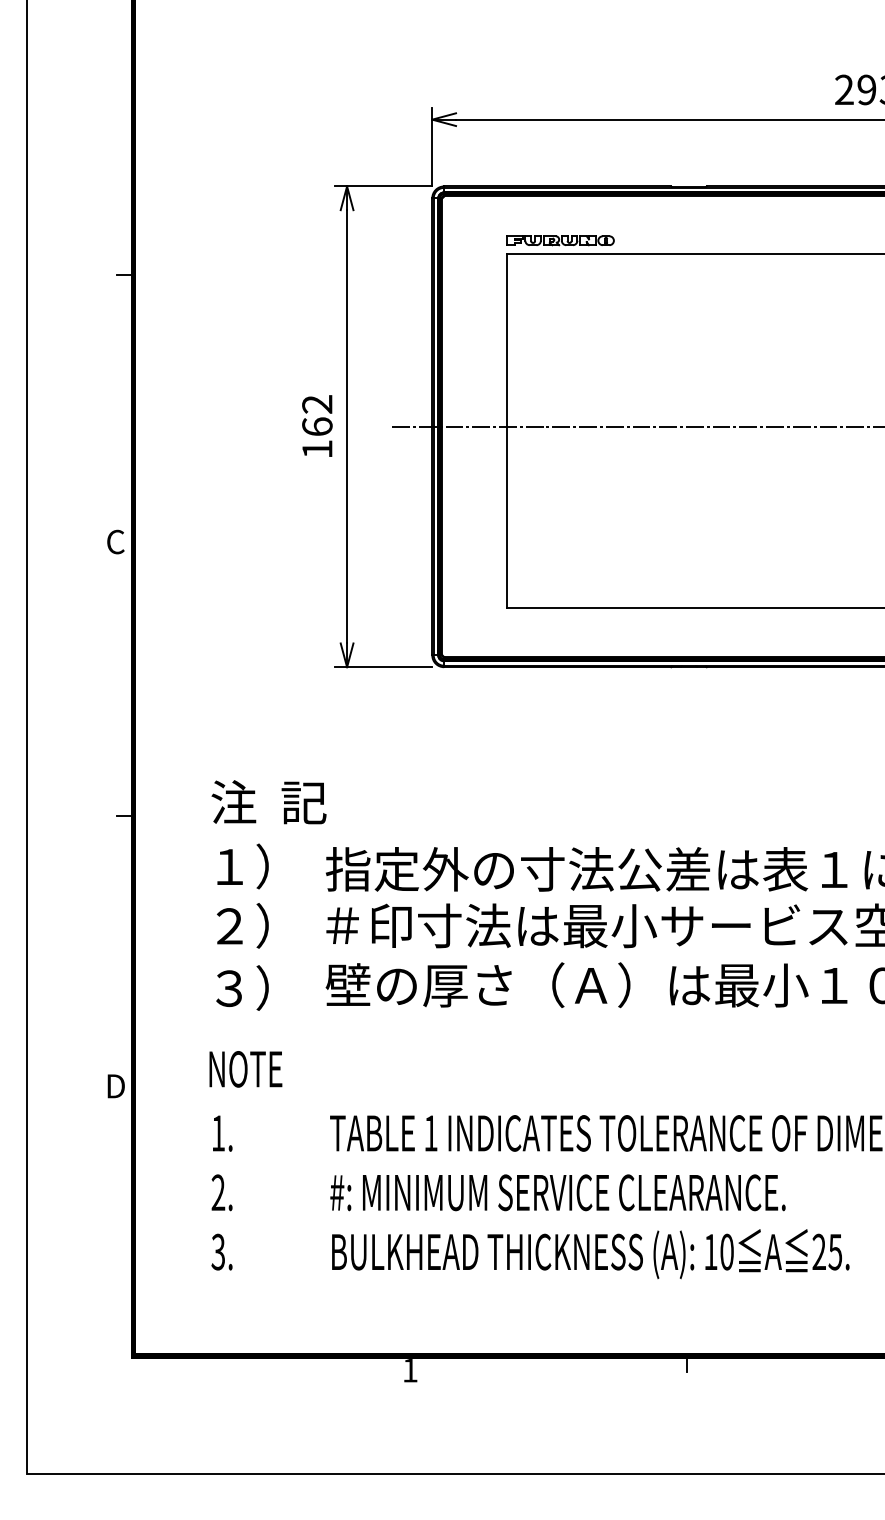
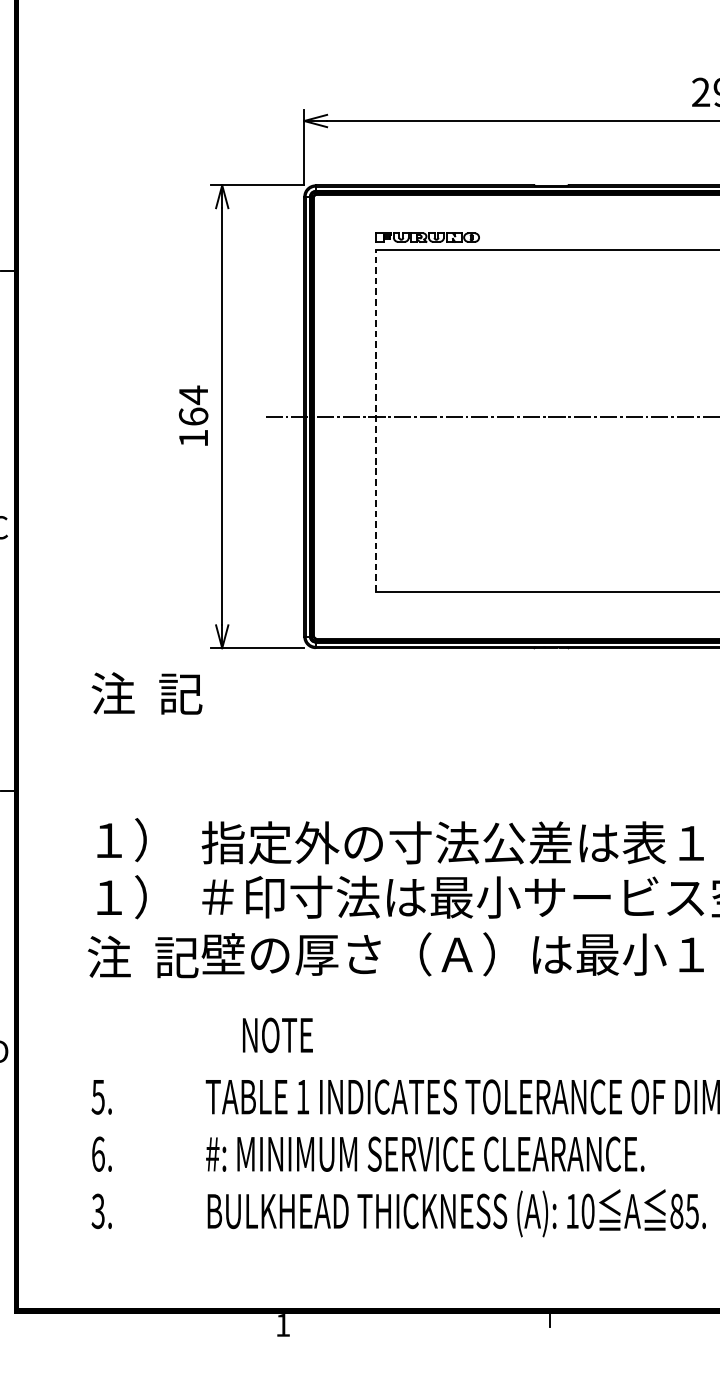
text: (317, 404) -> (193, 395), 162 -> 164
line: (507, 430) -> (376, 420), solid -> dashed
text: (268, 802) -> (146, 693), moved
text: (229, 925) -> (109, 896), ２） -> １）
text: (264, 987) -> (142, 956), ３） -> 注  記
text: (245, 1069) -> (277, 1035), moved
text: (217, 1133) -> (97, 1097), 1. -> 5.
text: (218, 1192) -> (98, 1153), 2. -> 6.
text: (819, 1251) -> (677, 1210), 25. -> 85.

